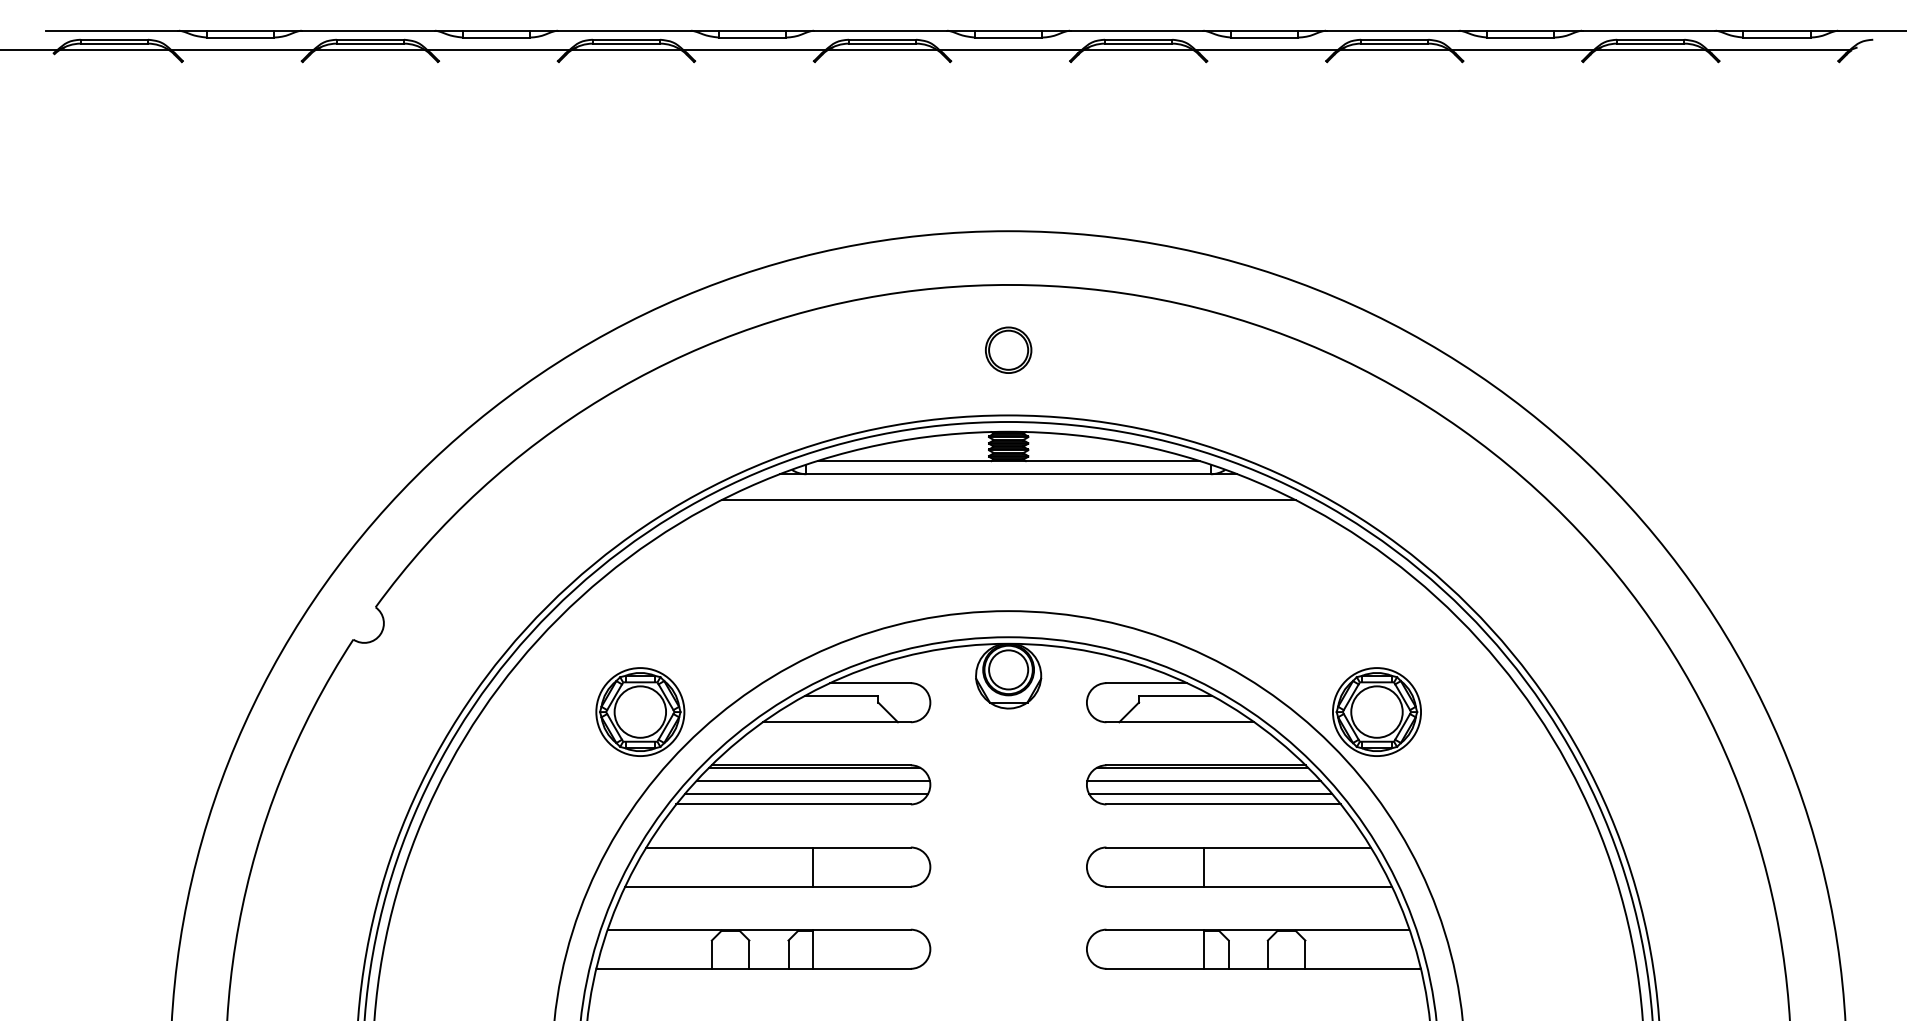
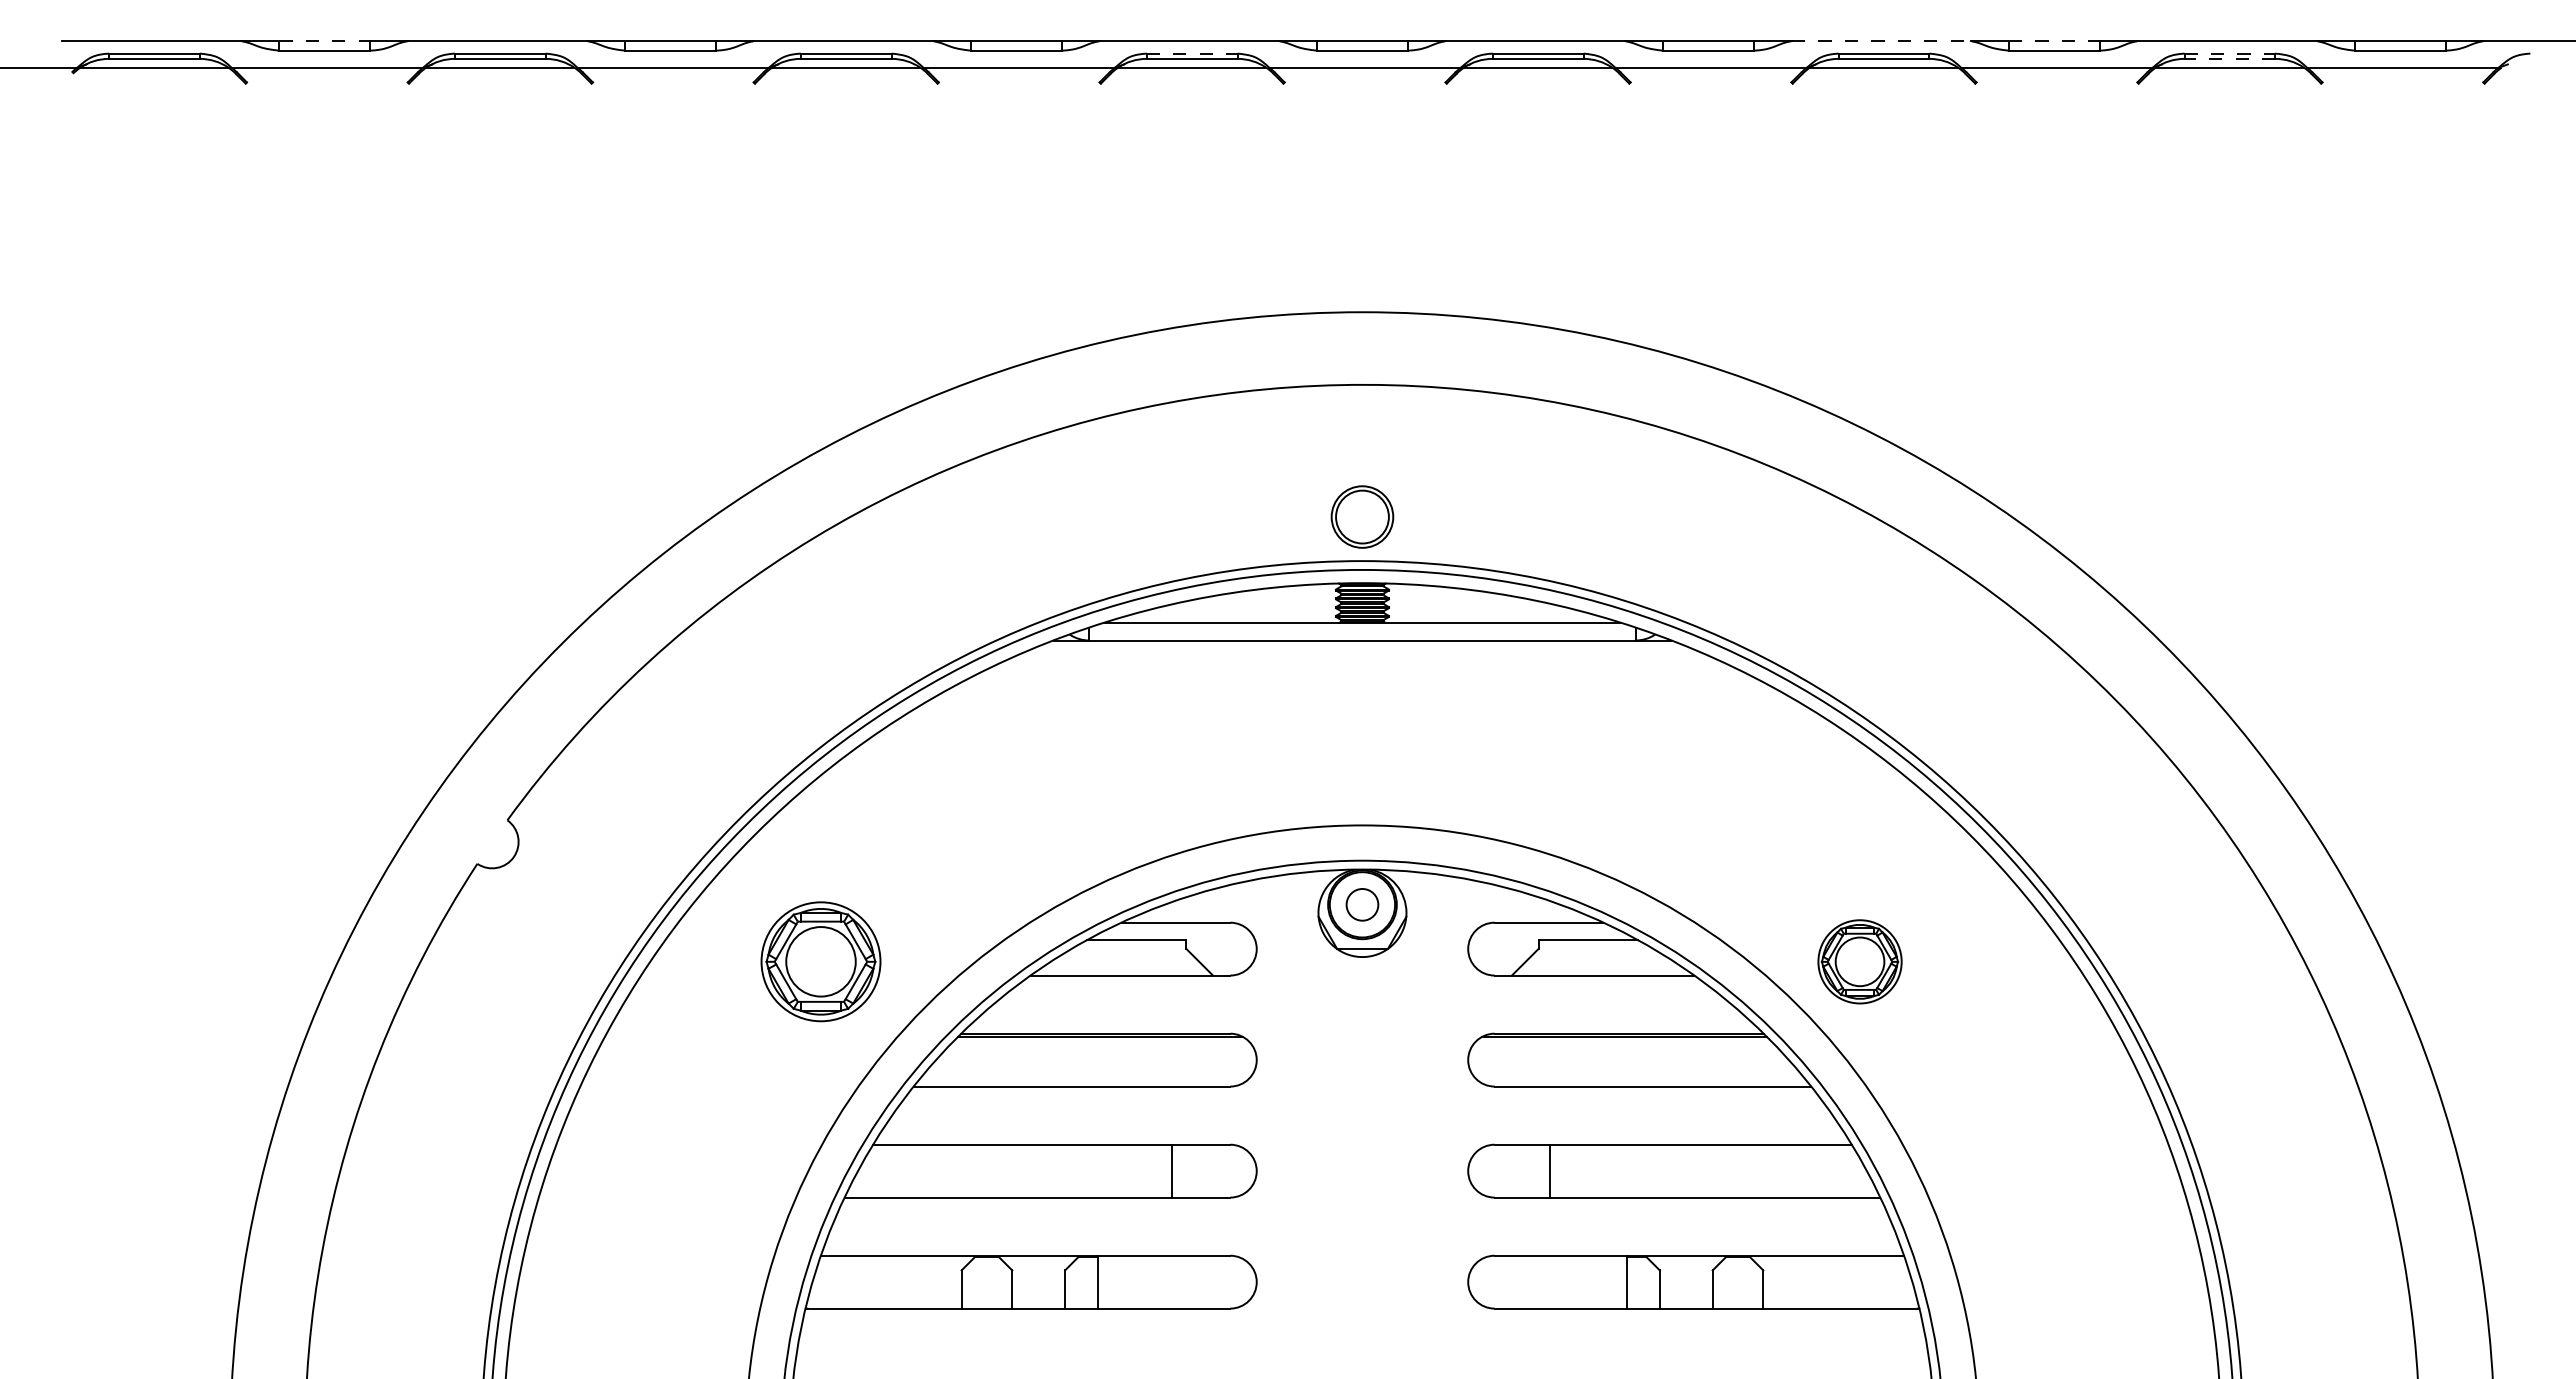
line: (240, 30) -> (325, 41), solid -> dashed
line: (1392, 30) -> (1881, 41), solid -> dashed
line: (1520, 30) -> (2054, 41), solid -> dashed
line: (882, 39) -> (1192, 53), solid -> dashed
line: (1651, 39) -> (2230, 53), solid -> dashed
line: (1650, 44) -> (2229, 59), solid -> dashed
part: (1008, 349) -> (1362, 516), moved
line: (1008, 500) -> (1362, 675), removed
circle: (1008, 669) -> (1362, 904), size x0.6
part: (639, 711) -> (820, 961), moved
part: (1376, 711) -> (1859, 961), size x0.7
line: (813, 780) -> (1098, 1054), removed
line: (1204, 780) -> (1626, 1054), removed
line: (806, 794) -> (1089, 1072), removed
line: (1210, 794) -> (1635, 1072), removed
line: (813, 866) -> (1172, 1170), moved
line: (1204, 866) -> (1549, 1170), moved

